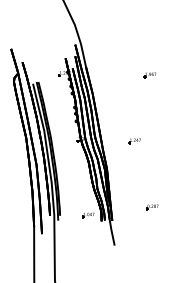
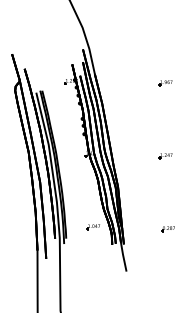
part: (134, 141) -> (165, 156), moved
part: (87, 215) -> (92, 227), moved

